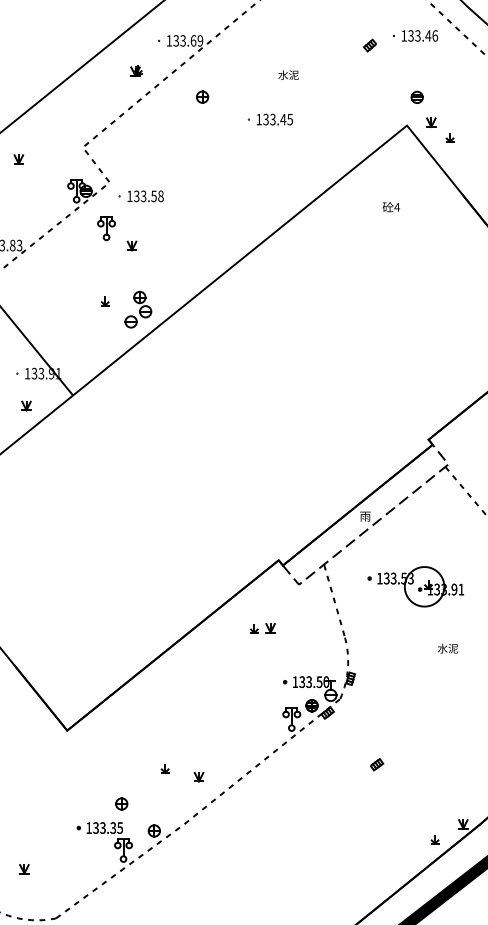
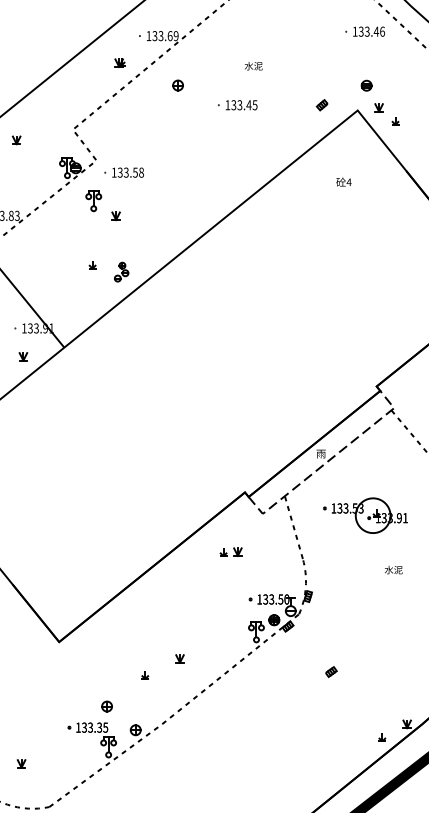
part: (369, 45) -> (321, 105), moved
part: (138, 308) -> (121, 271), size x0.6
part: (198, 776) -> (179, 658), moved

